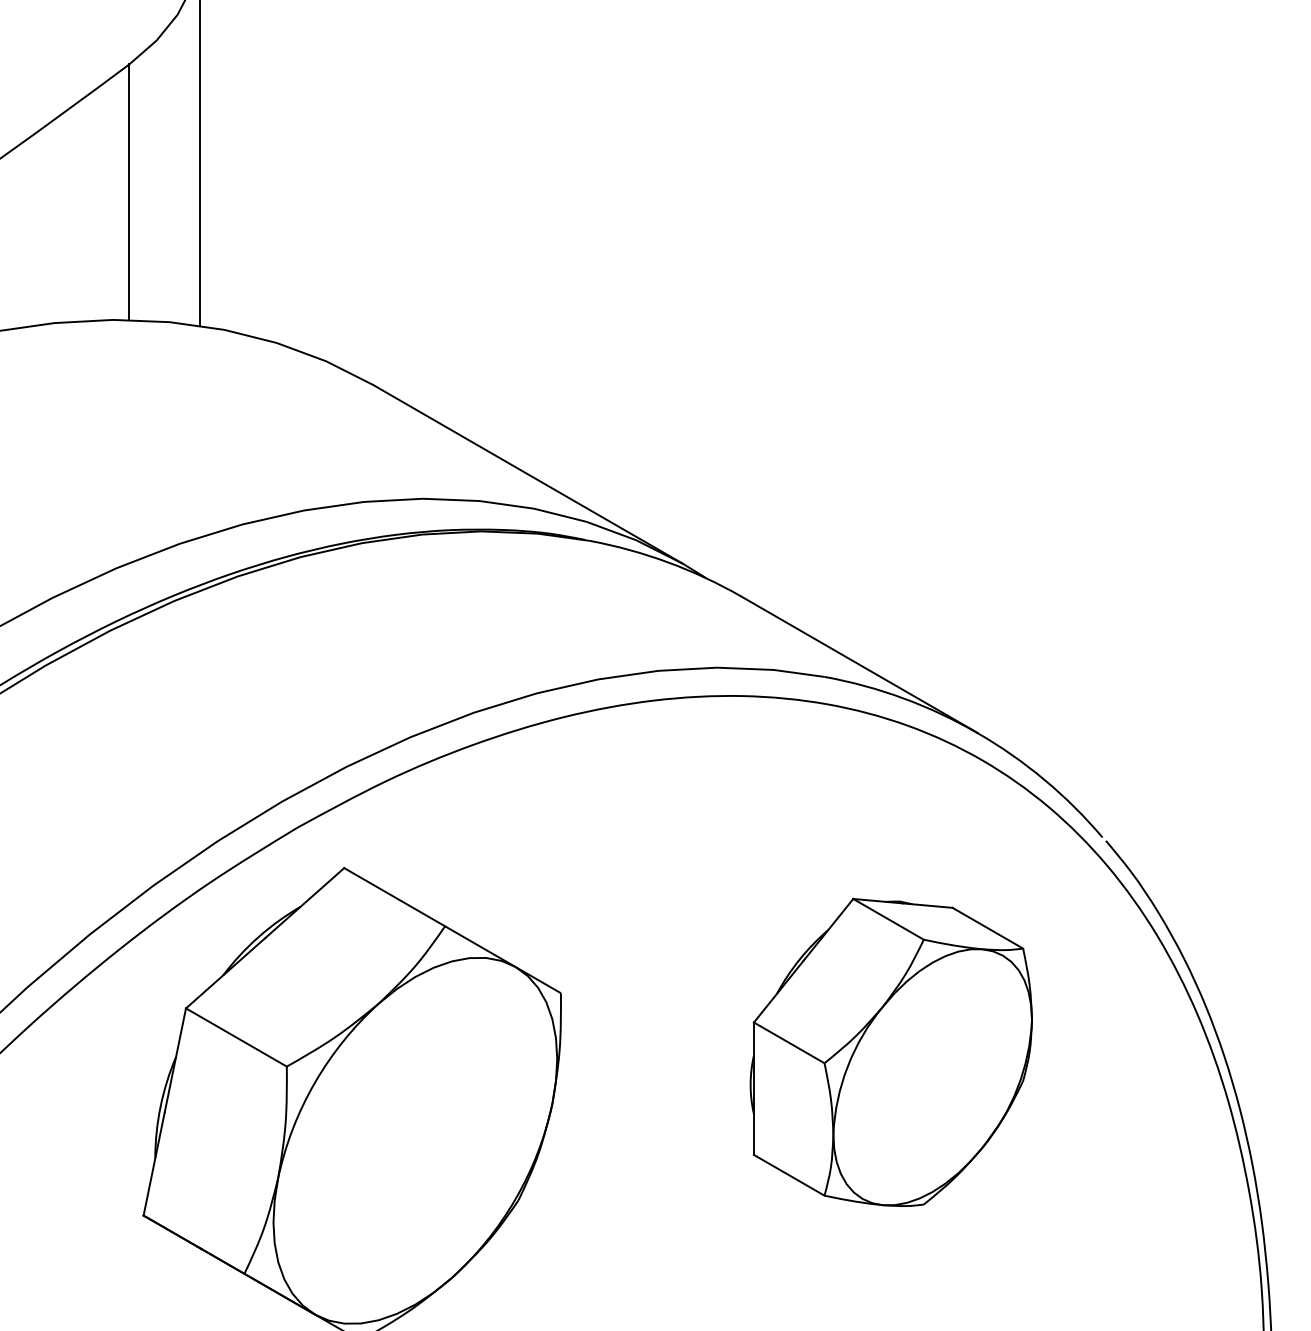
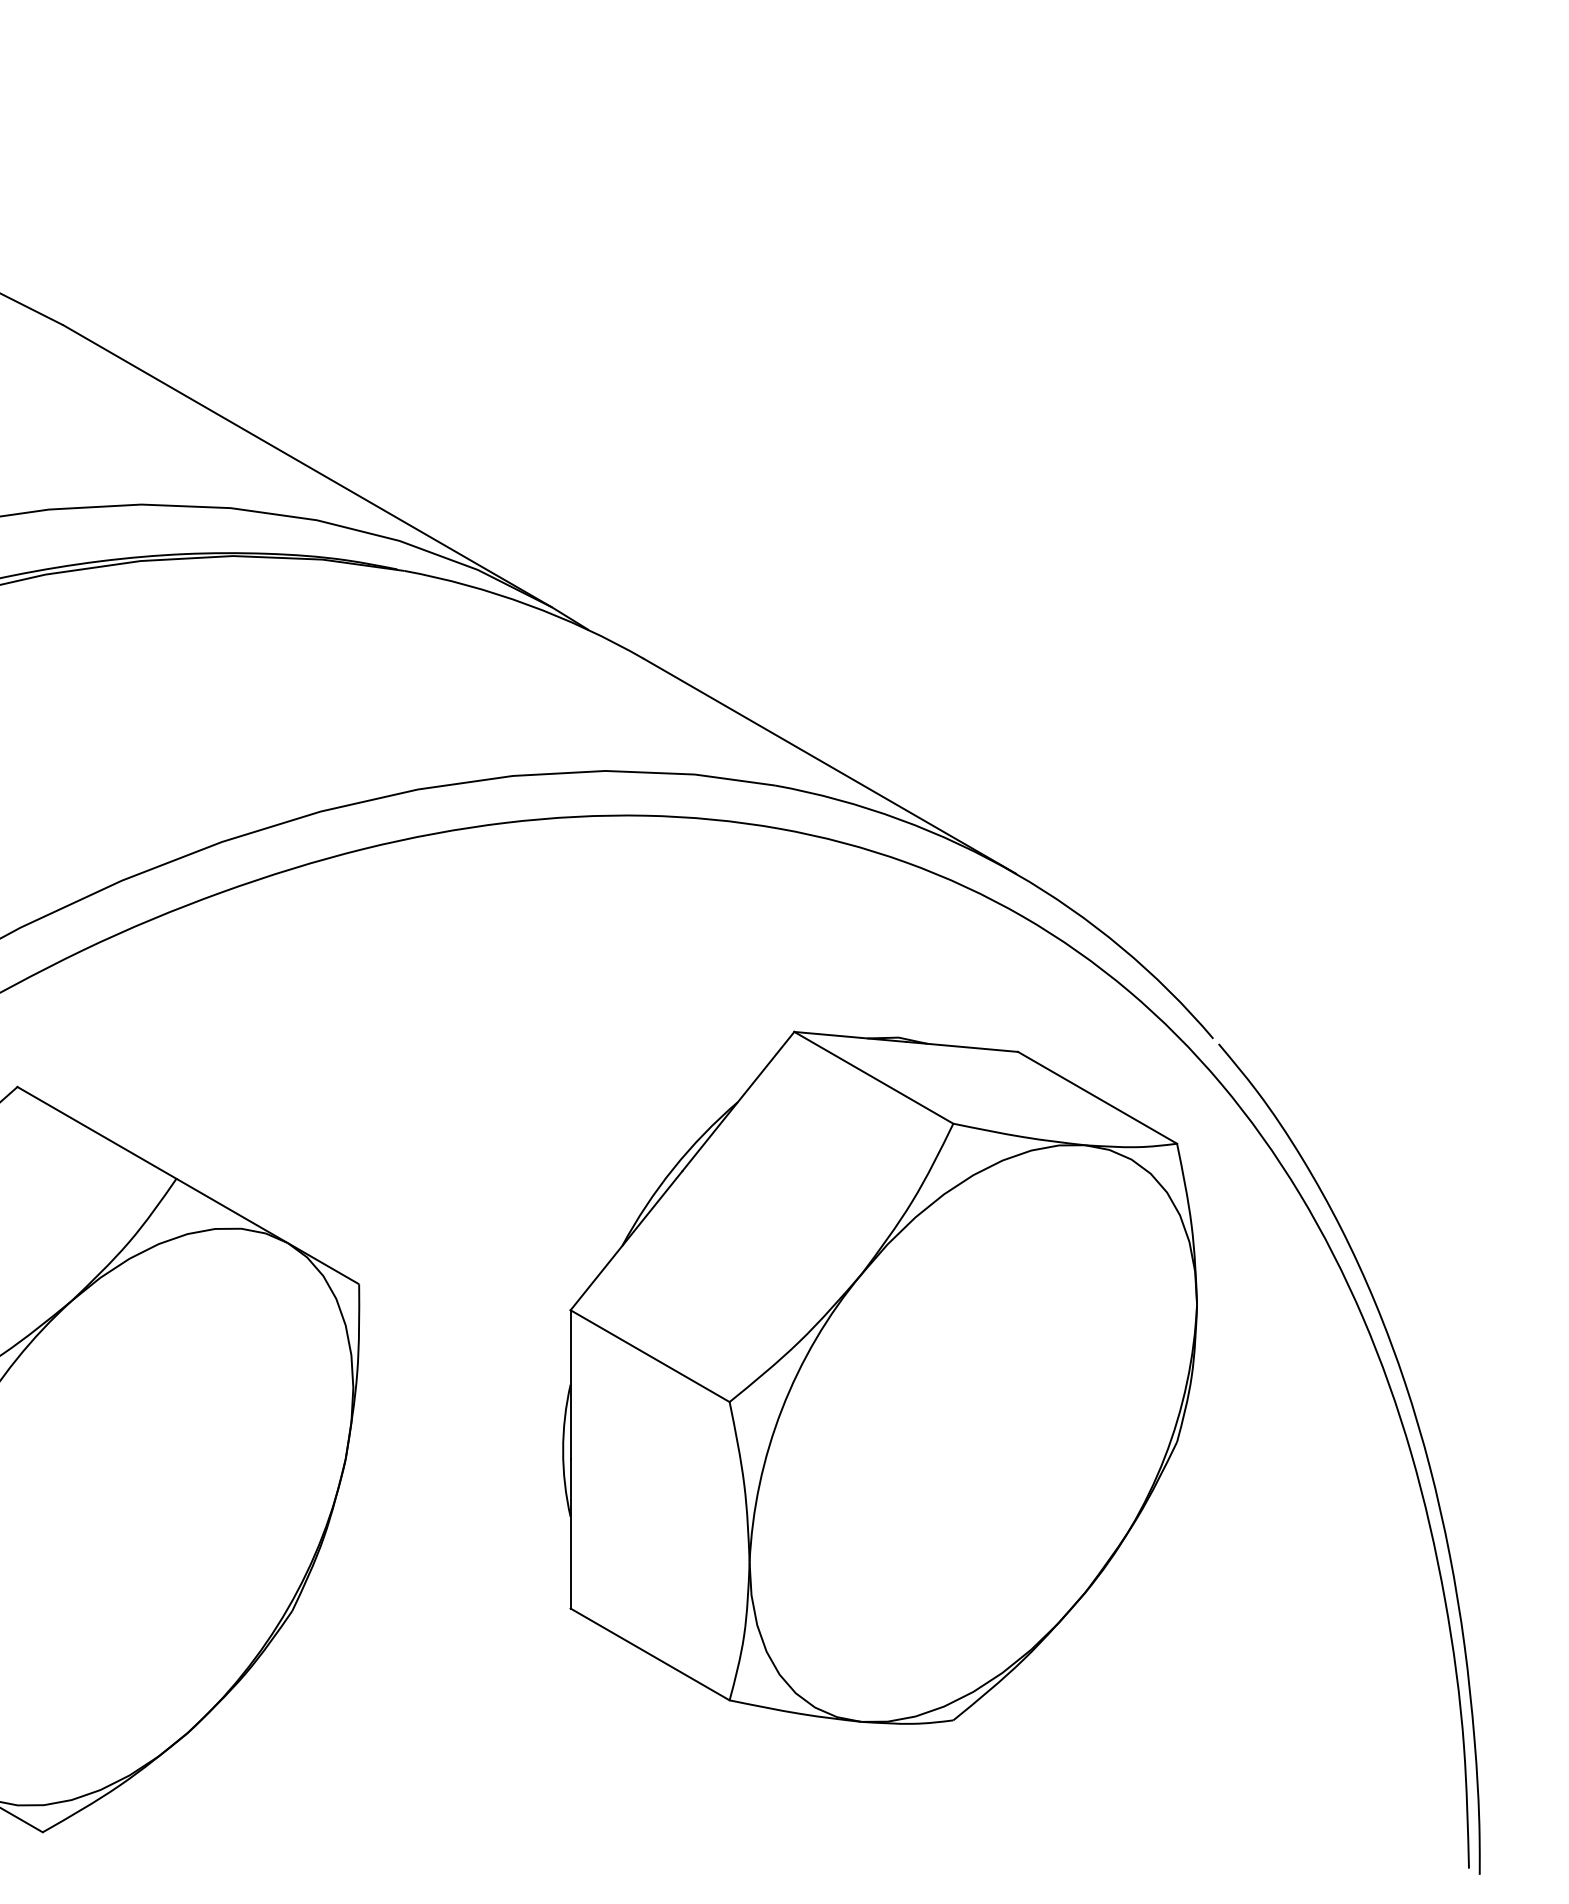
part: (891, 1052) -> (880, 1377), size x1.43

